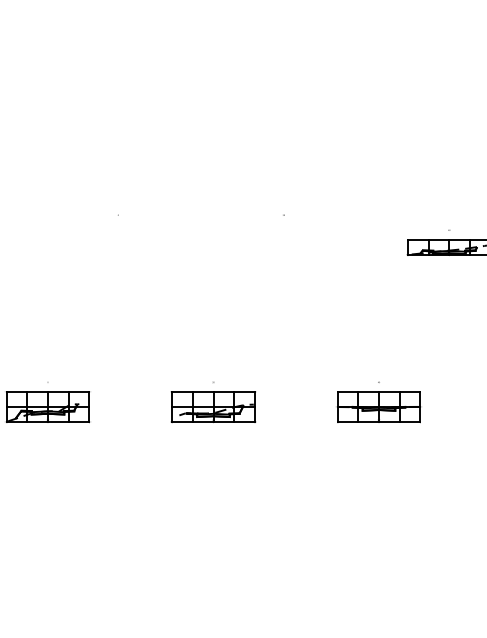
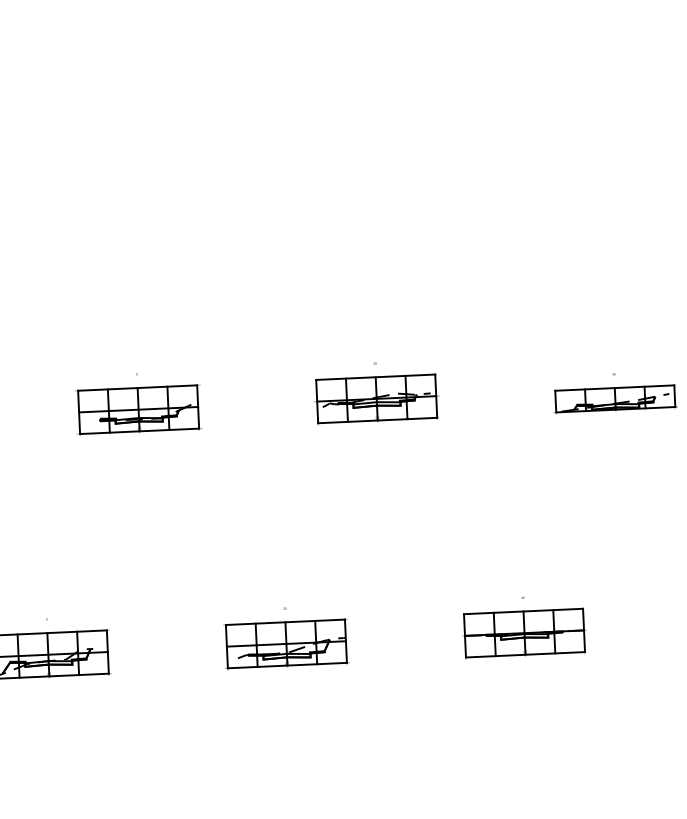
part: (118, 239) -> (138, 409), added
part: (283, 239) -> (376, 398), added

